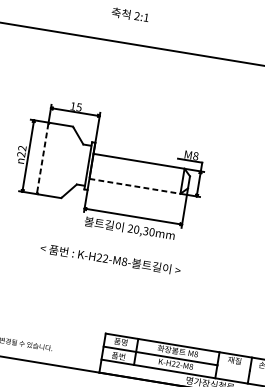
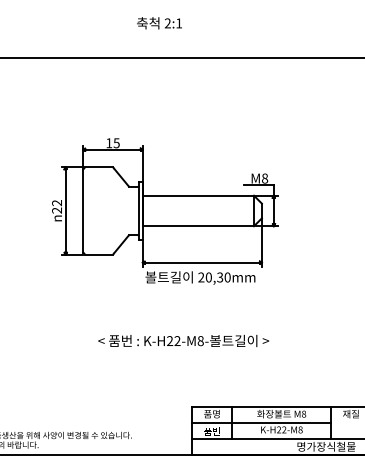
line: (43, 158) -> (83, 210), dashed -> solid
line: (135, 186) -> (198, 226), dashed -> solid
text: (110, 259) -> (183, 340), moved

